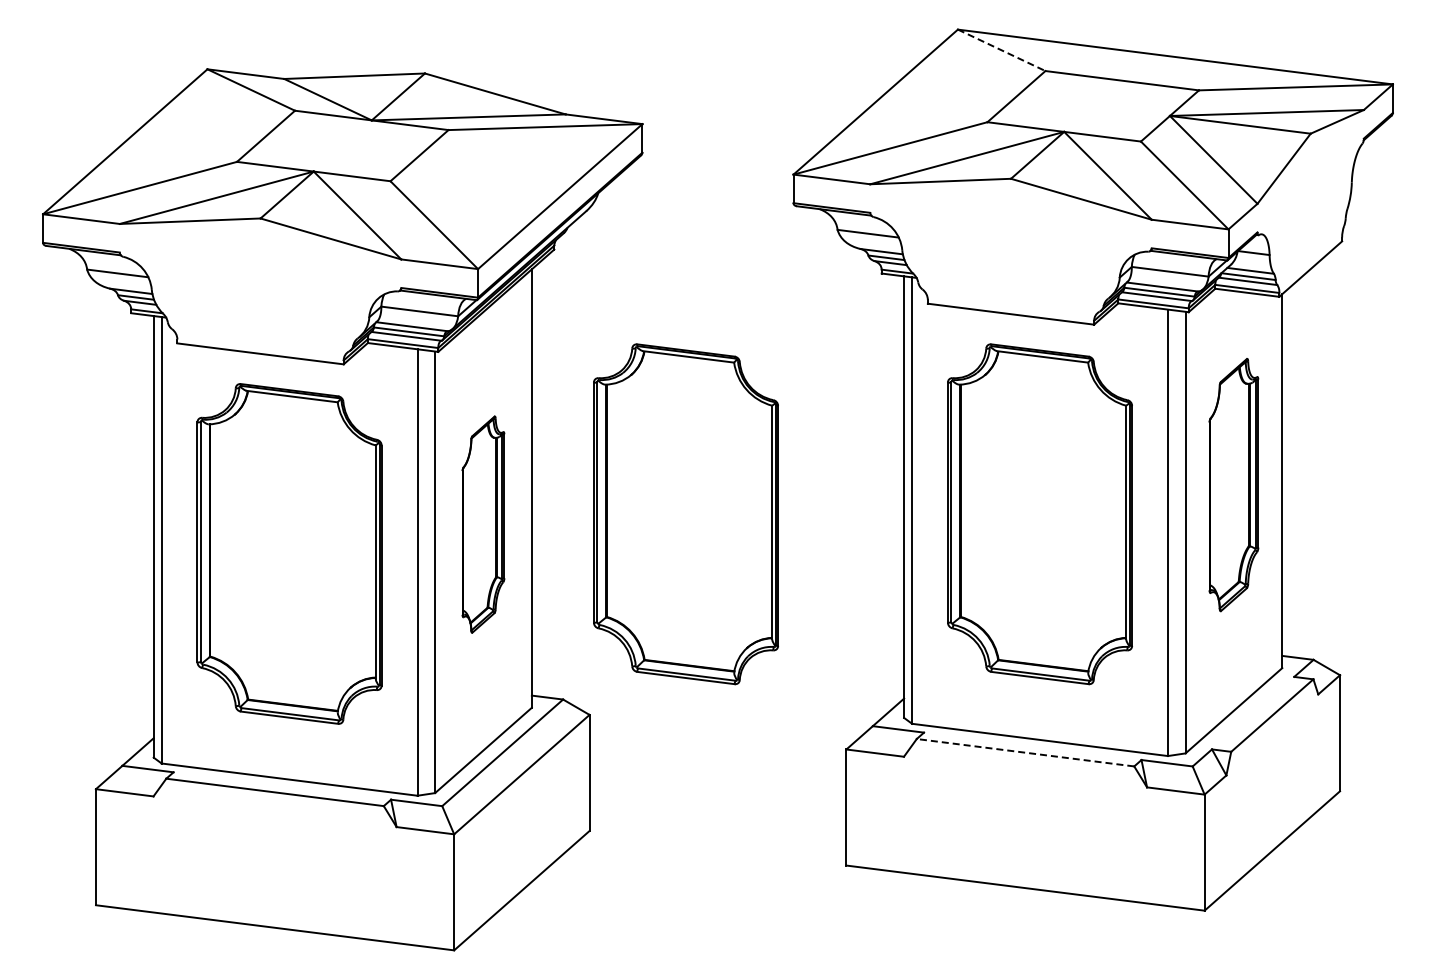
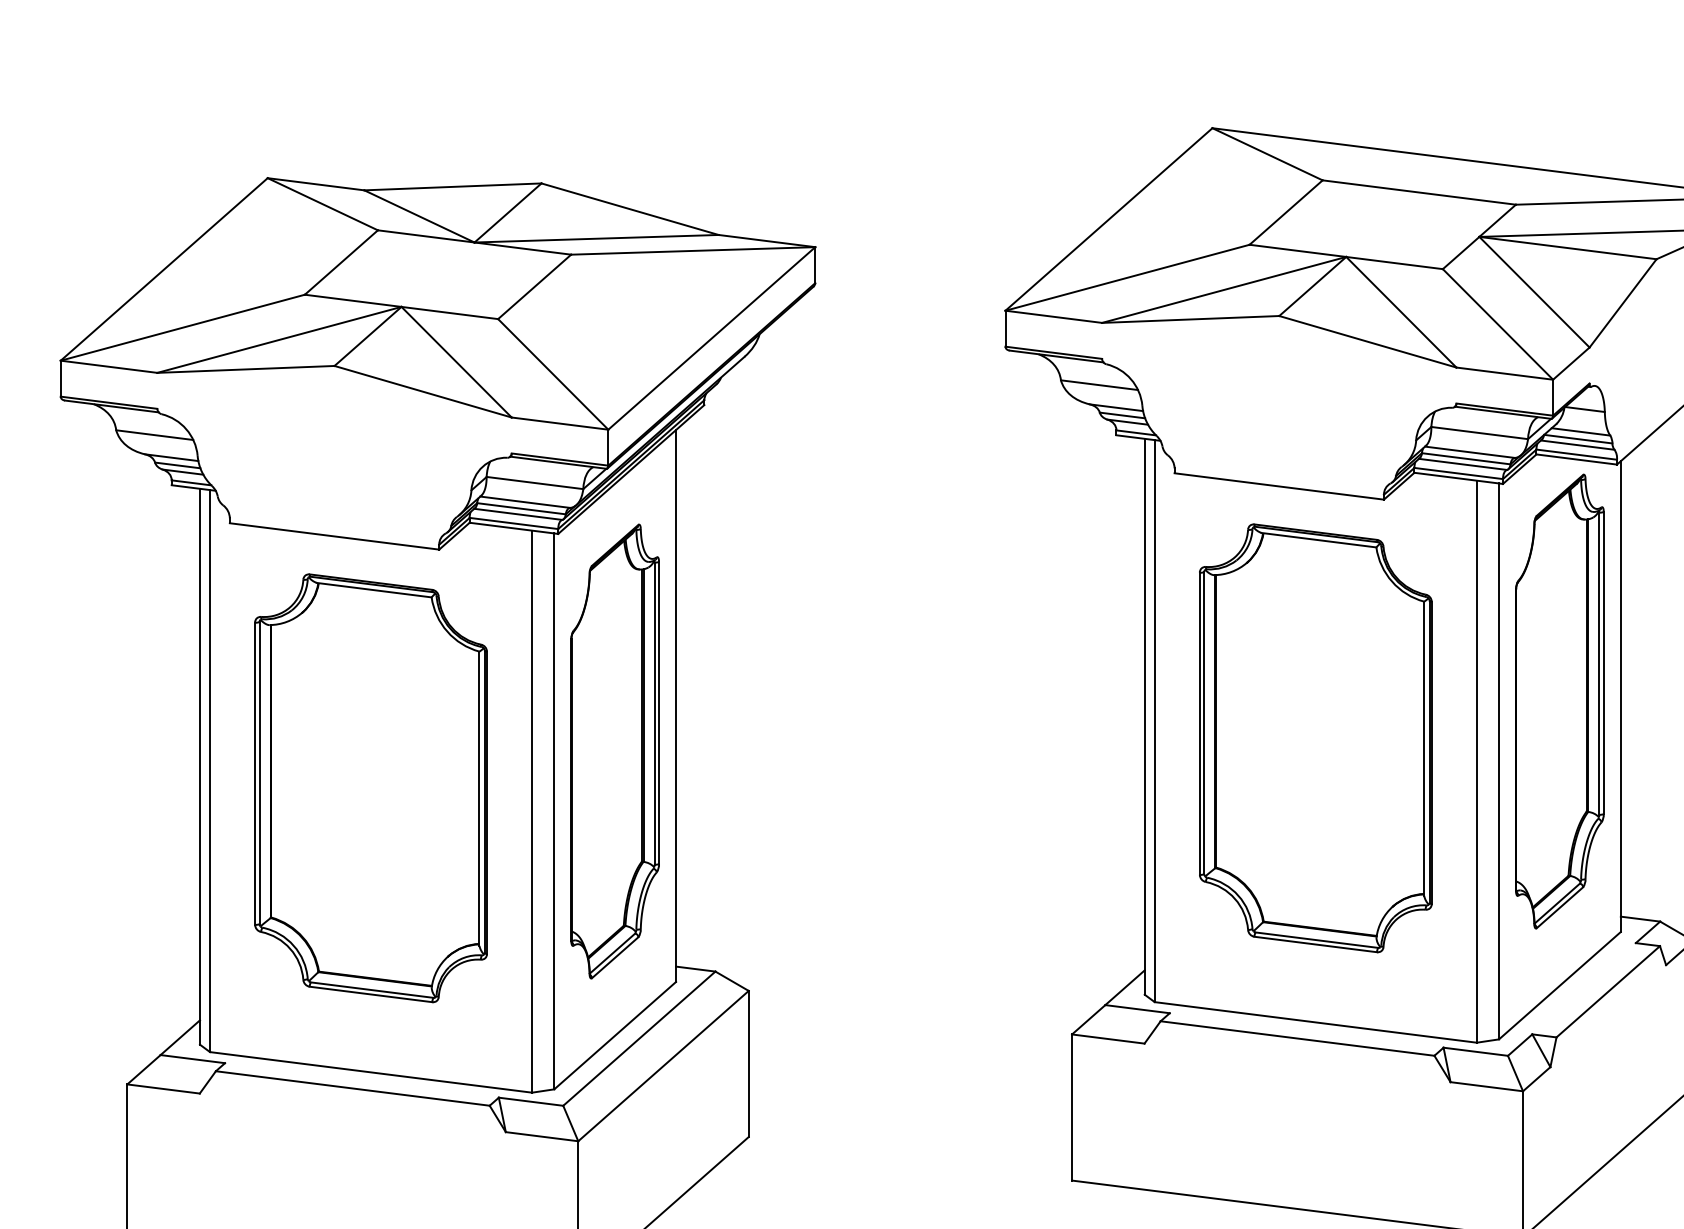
line: (1002, 50) -> (1268, 154), dashed -> solid
part: (1233, 484) -> (1559, 700), size x1.43
part: (685, 514) -> (869, 738), removed
part: (483, 524) -> (615, 751), size x1.67
line: (1025, 752) -> (1297, 1038), dashed -> solid

